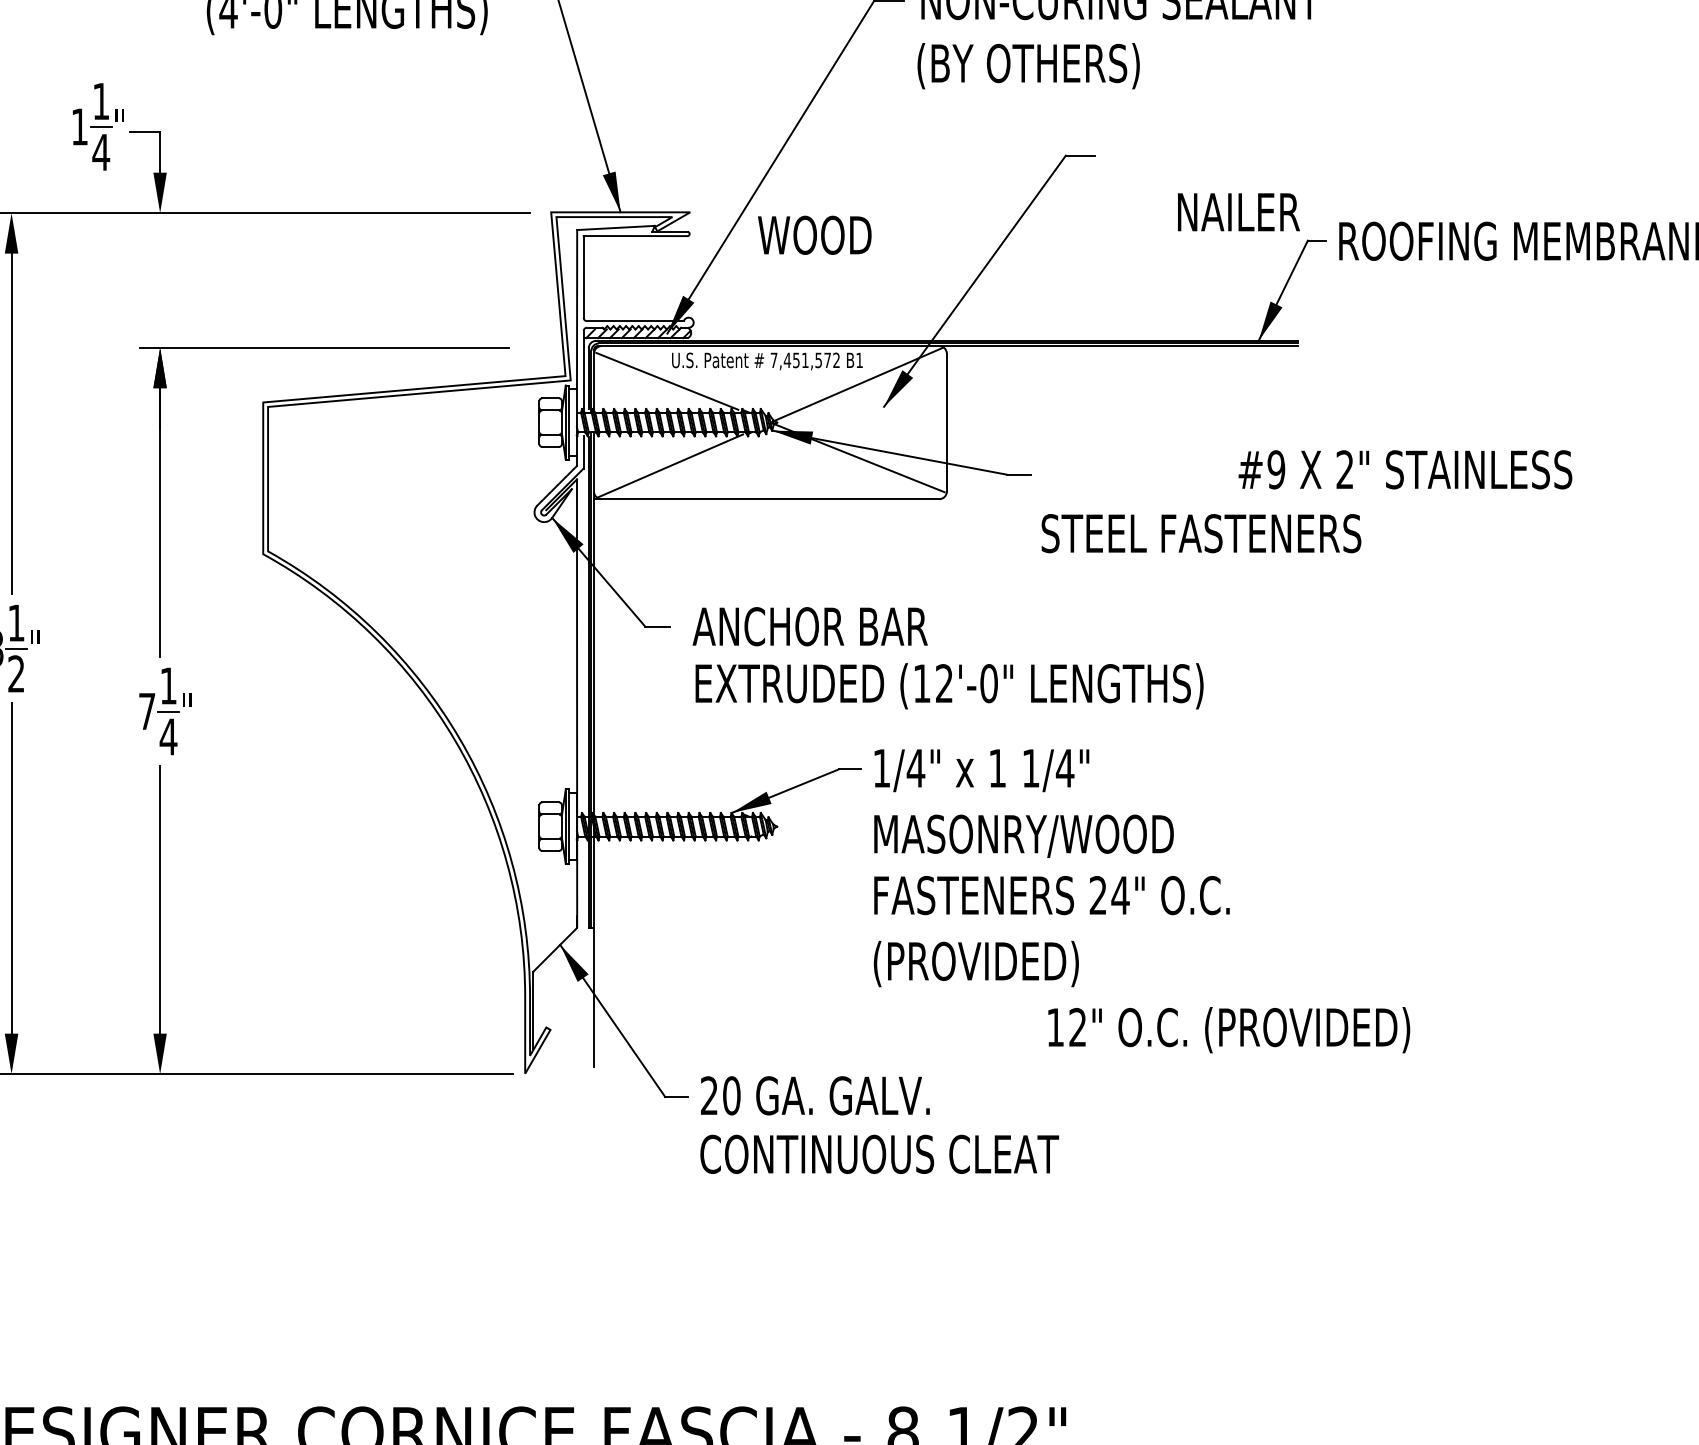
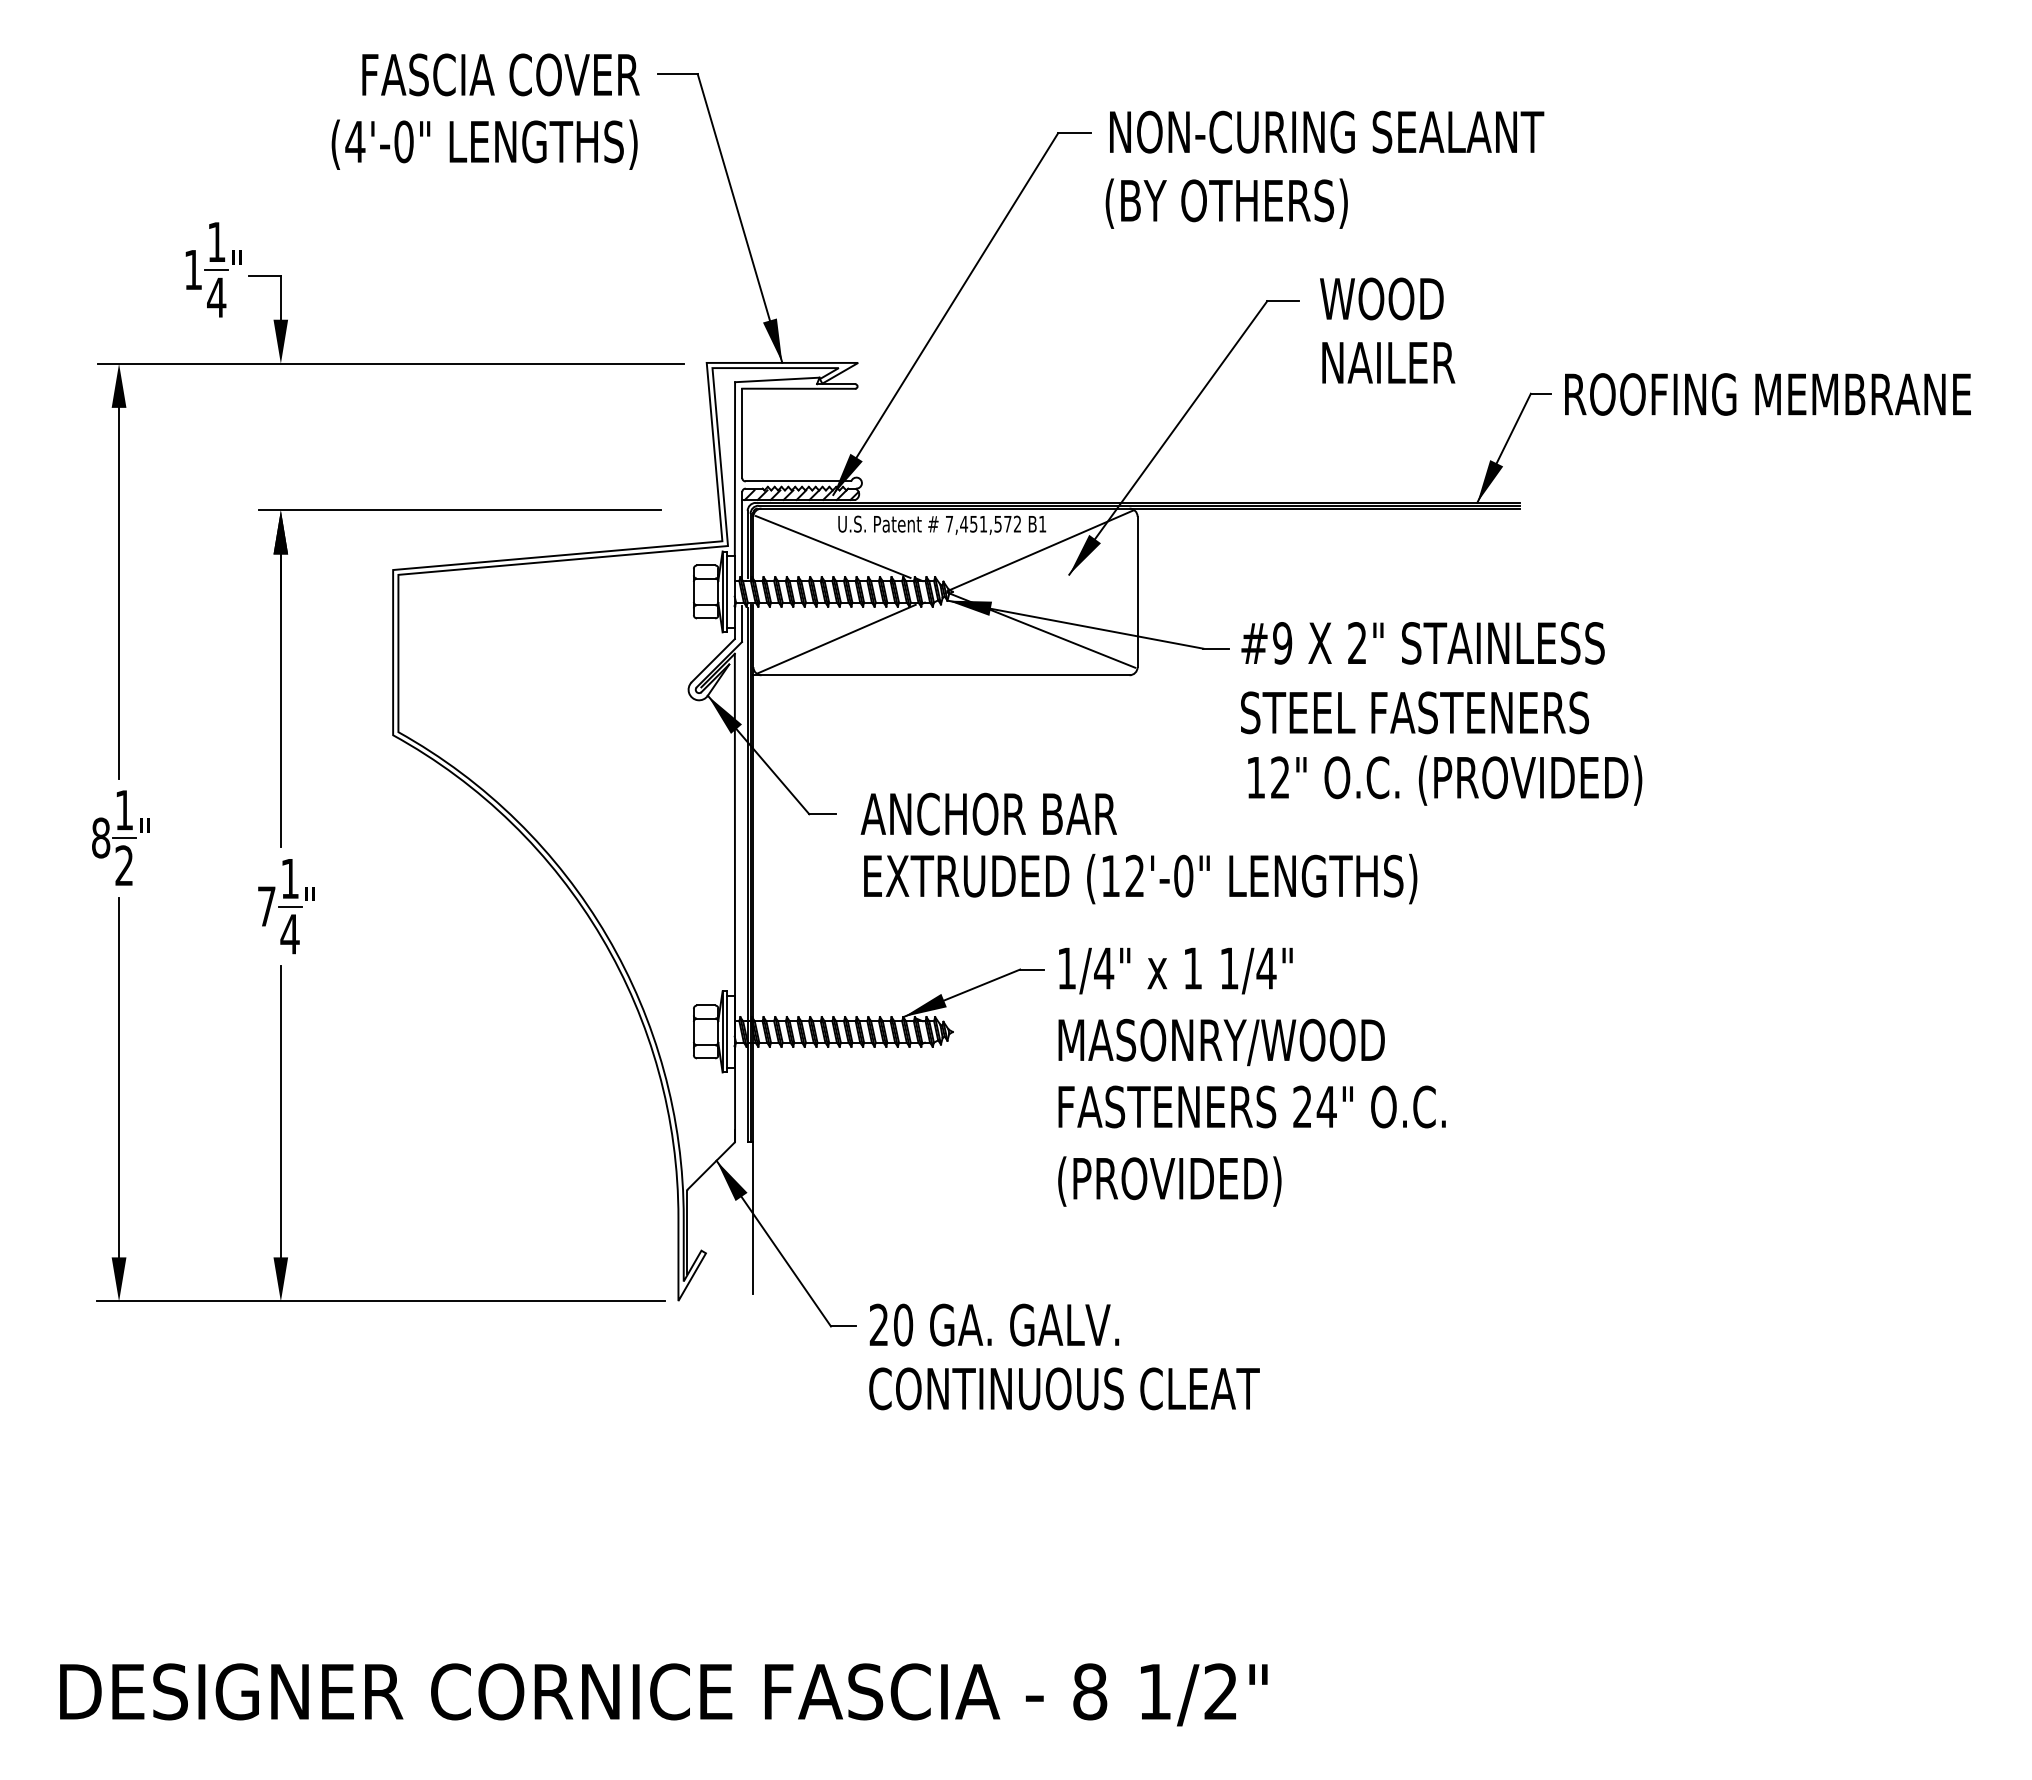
text: (1238, 211) -> (1388, 362), moved
text: (814, 234) -> (1381, 298), moved
text: (1404, 469) -> (1422, 643), moved
text: (1229, 1030) -> (1445, 780), moved

